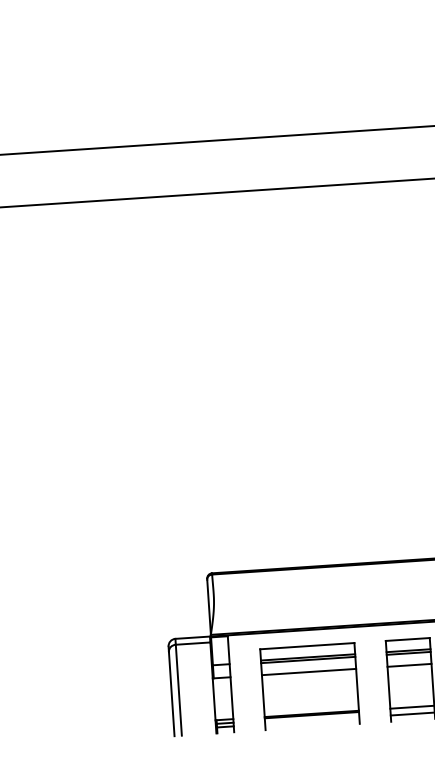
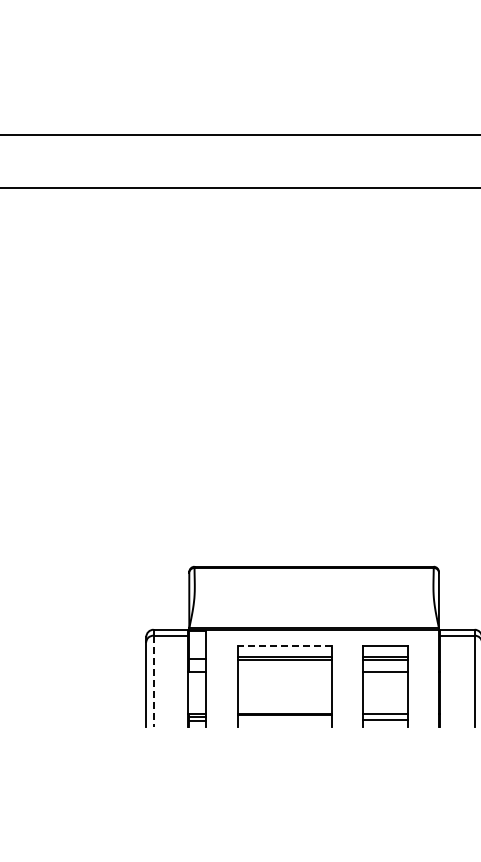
line: (307, 645) -> (284, 645), solid -> dashed
line: (308, 671) -> (284, 671), removed
line: (178, 690) -> (153, 681), solid -> dashed

